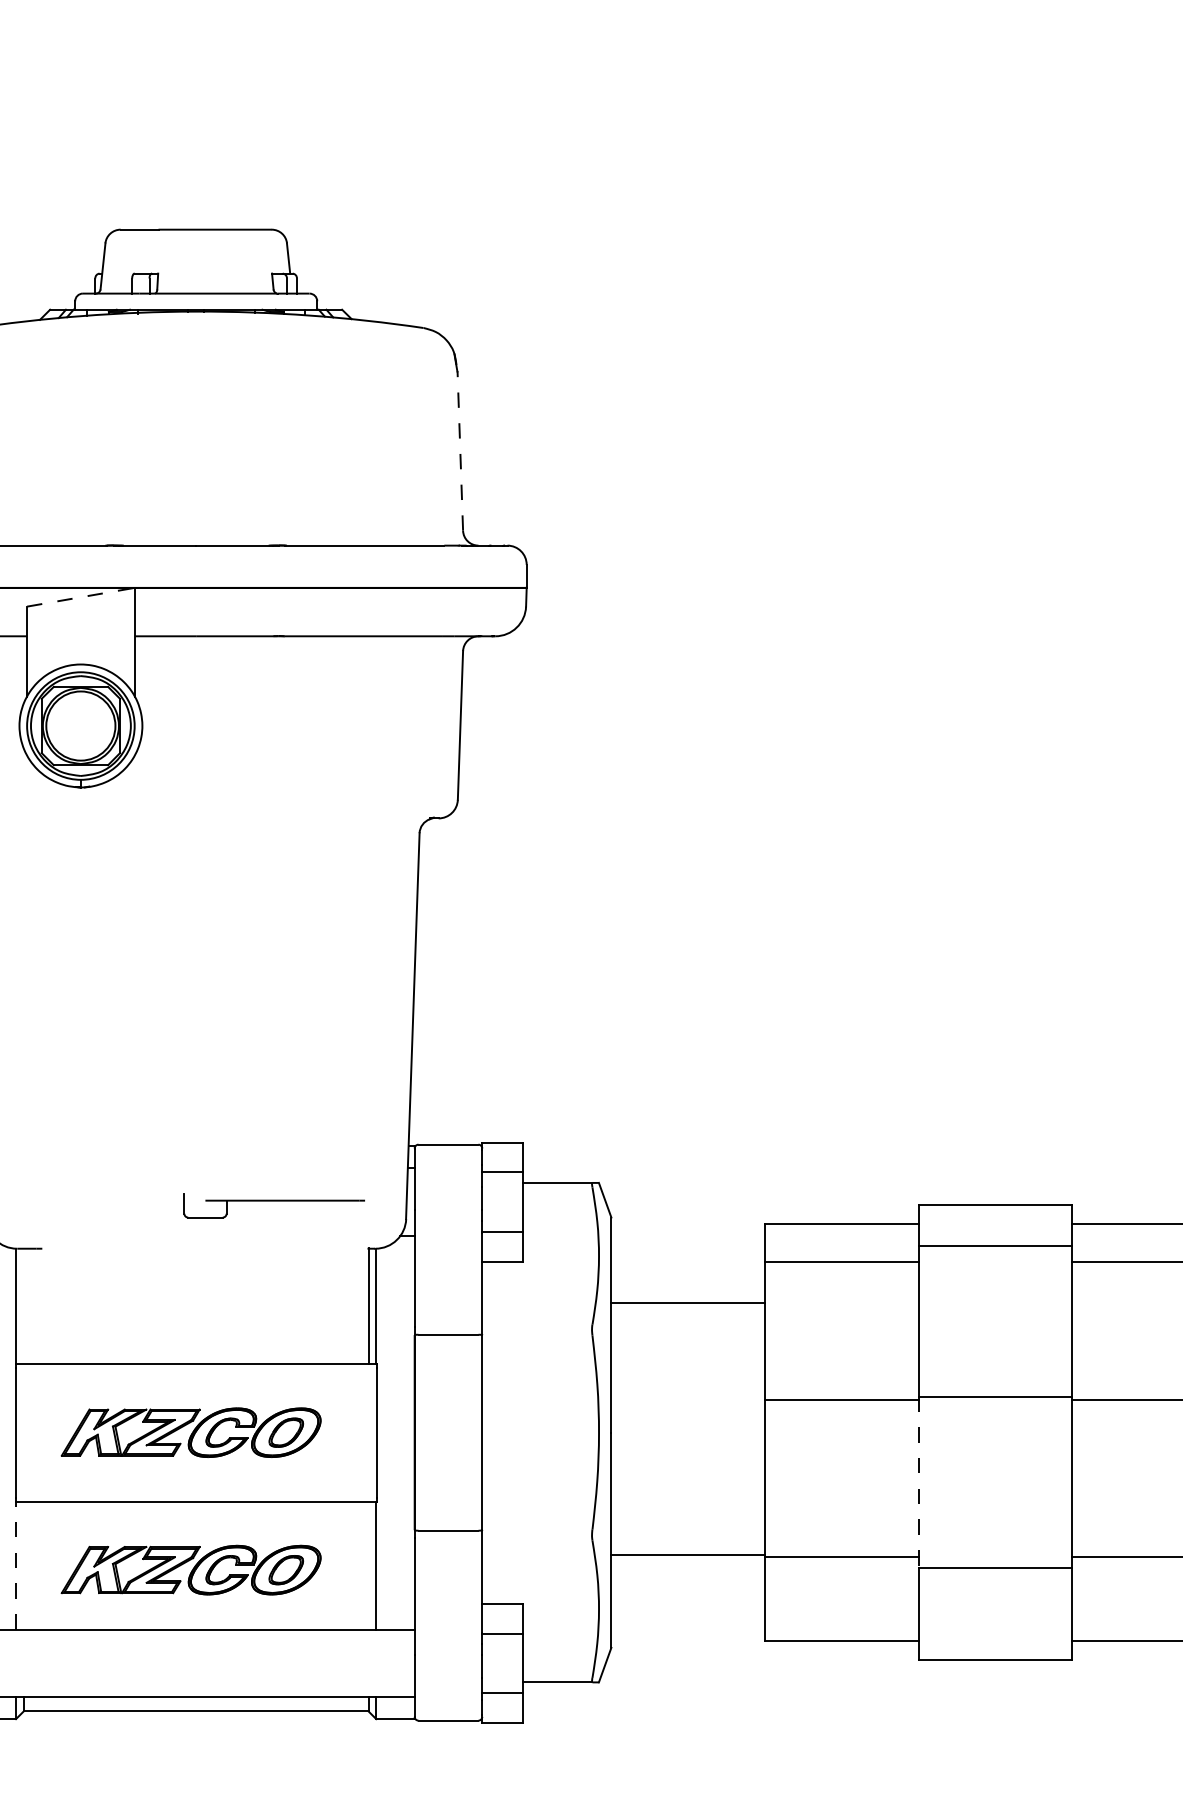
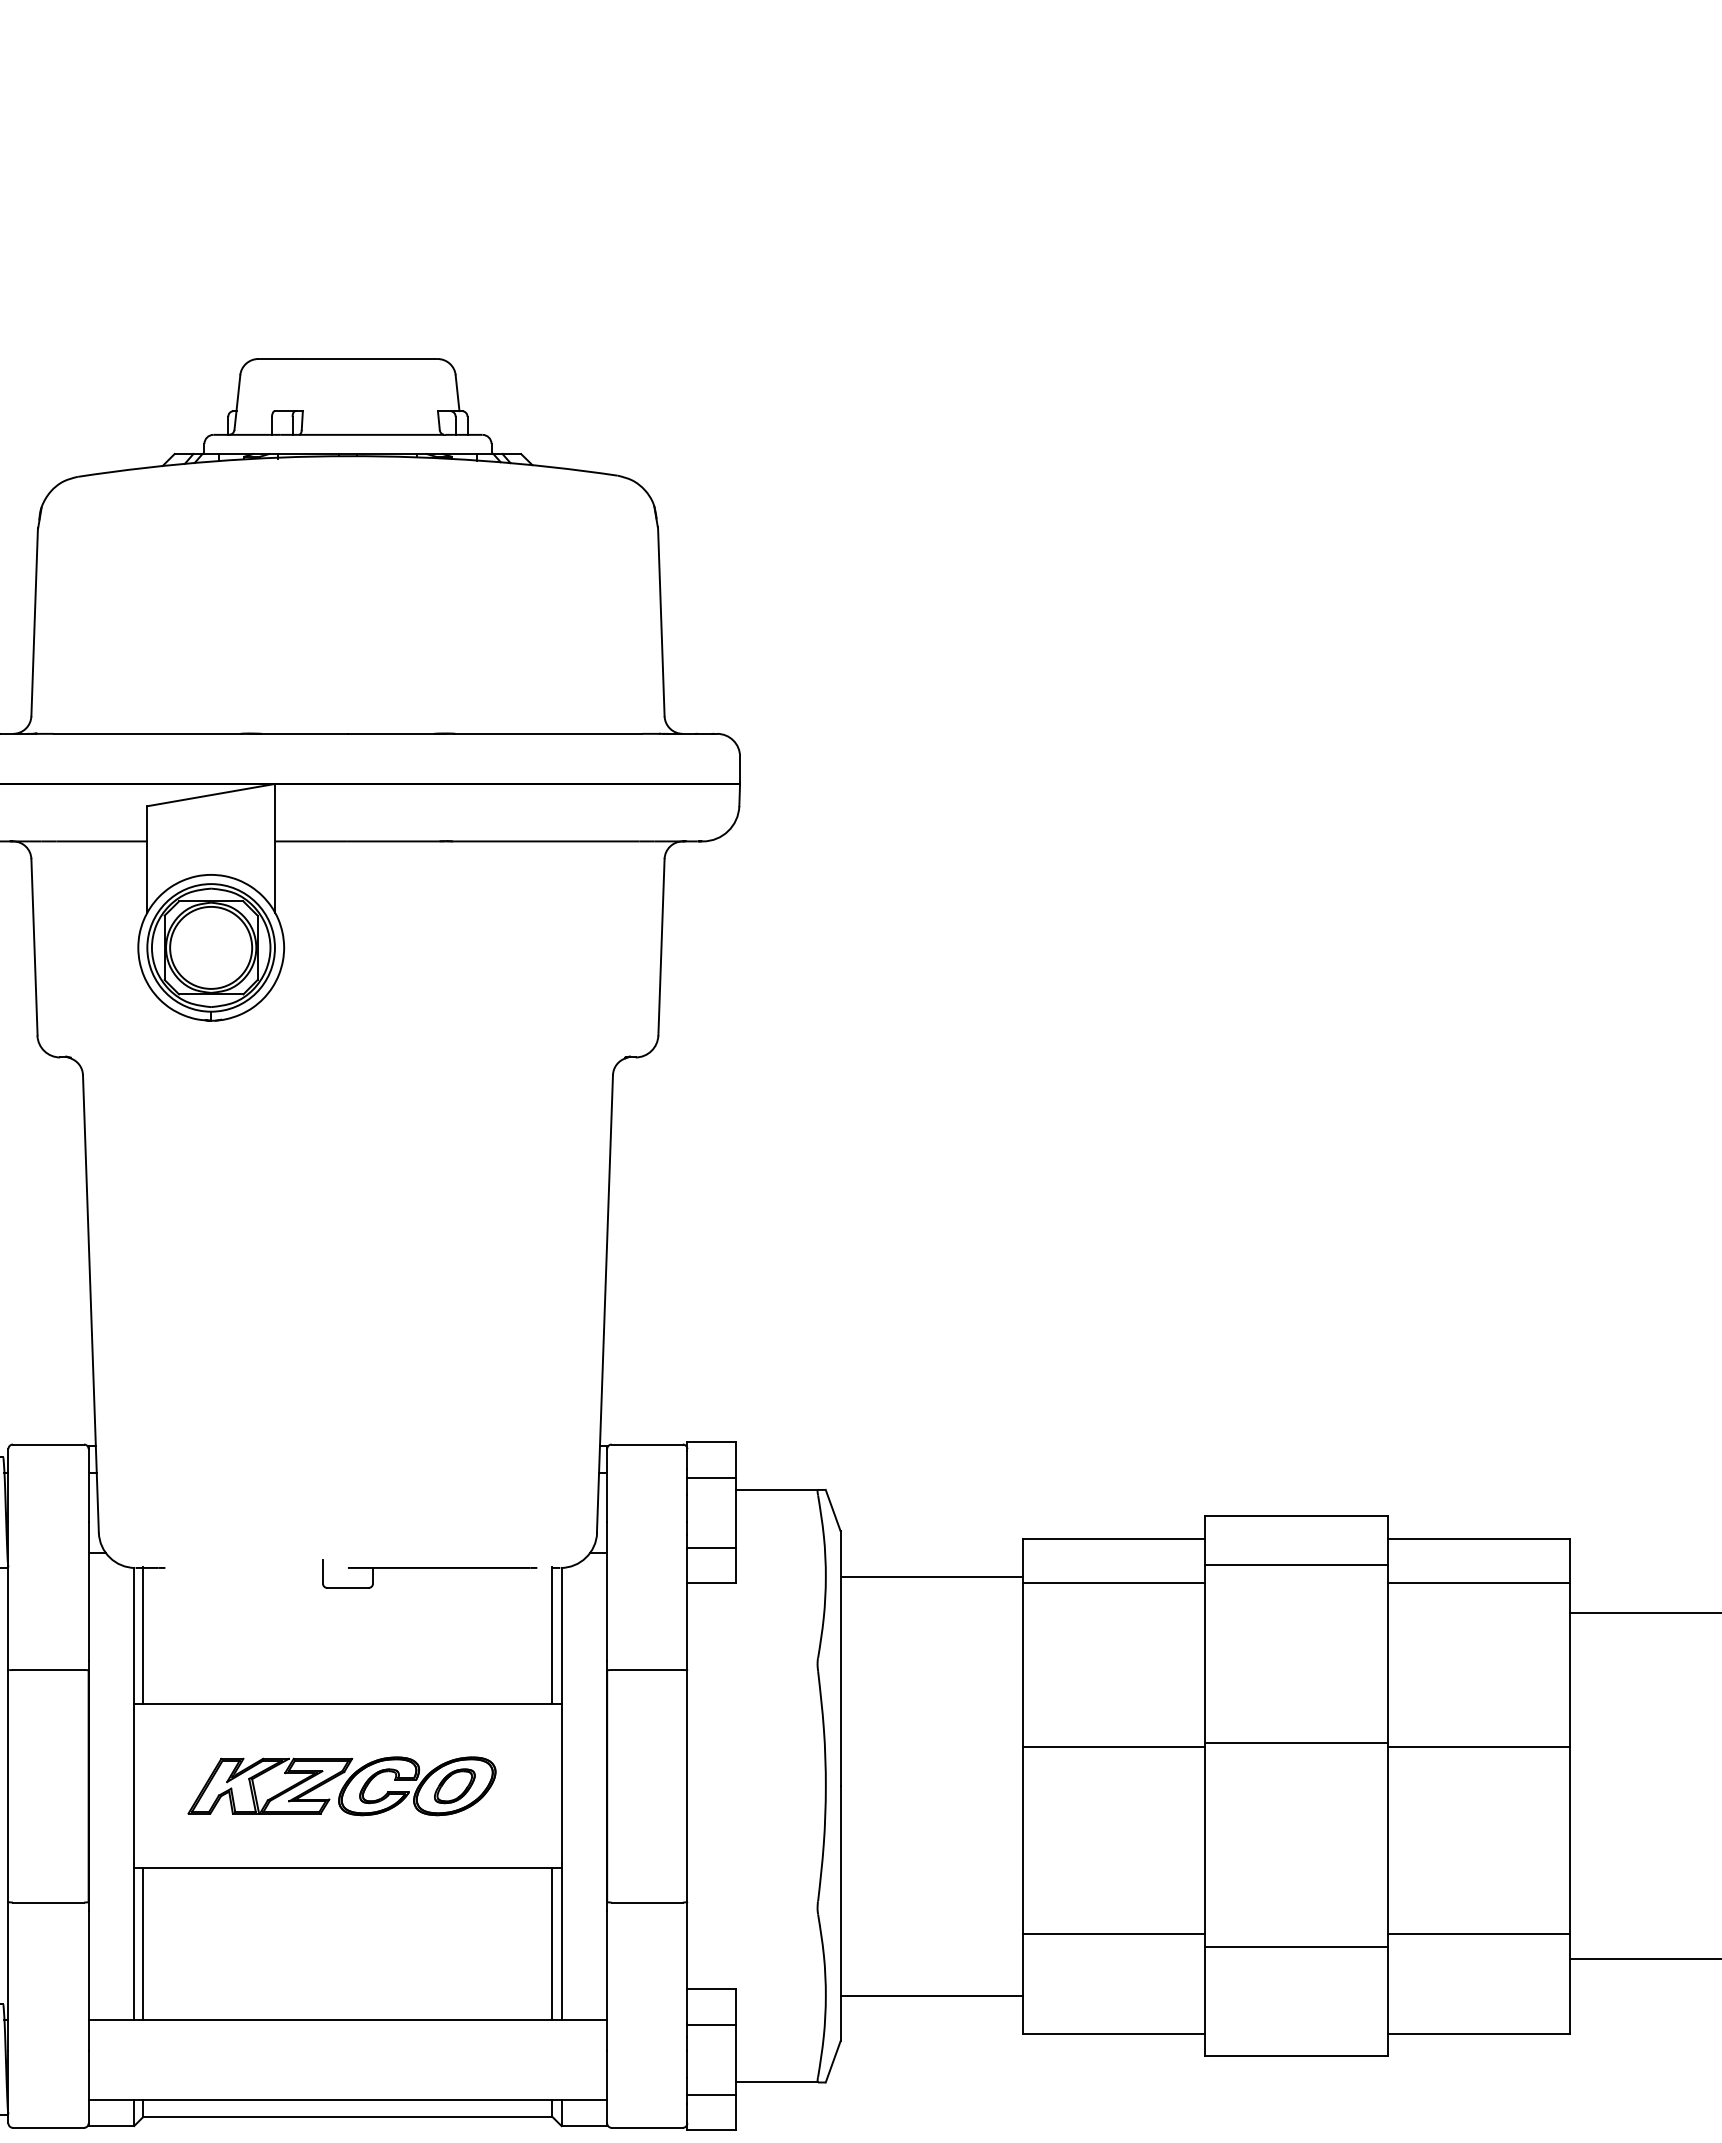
line: (460, 450) -> (661, 621), dashed -> solid
line: (81, 597) -> (211, 795), dashed -> solid
part: (274, 1205) -> (429, 1573), moved
line: (688, 1303) -> (931, 1576), moved
line: (23, 1305) -> (143, 1635), added
line: (919, 1482) -> (1205, 1845), dashed -> solid
line: (688, 1554) -> (931, 1995), moved
line: (23, 1565) -> (143, 1943), added
line: (368, 1565) -> (552, 1943), added
line: (16, 1566) -> (134, 1944), dashed -> solid
part: (190, 1570) -> (341, 1949), removed

